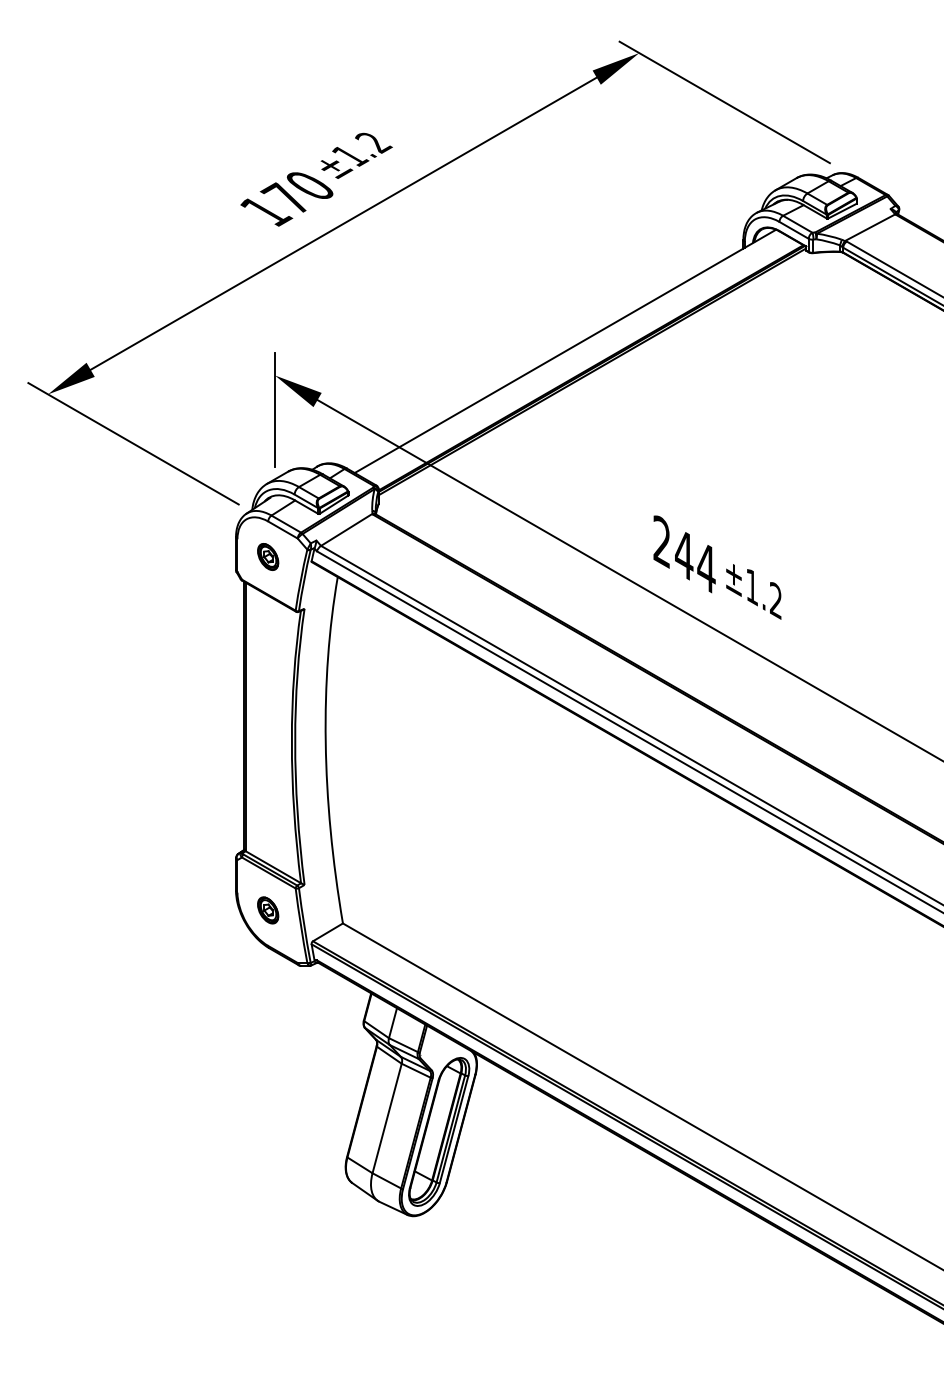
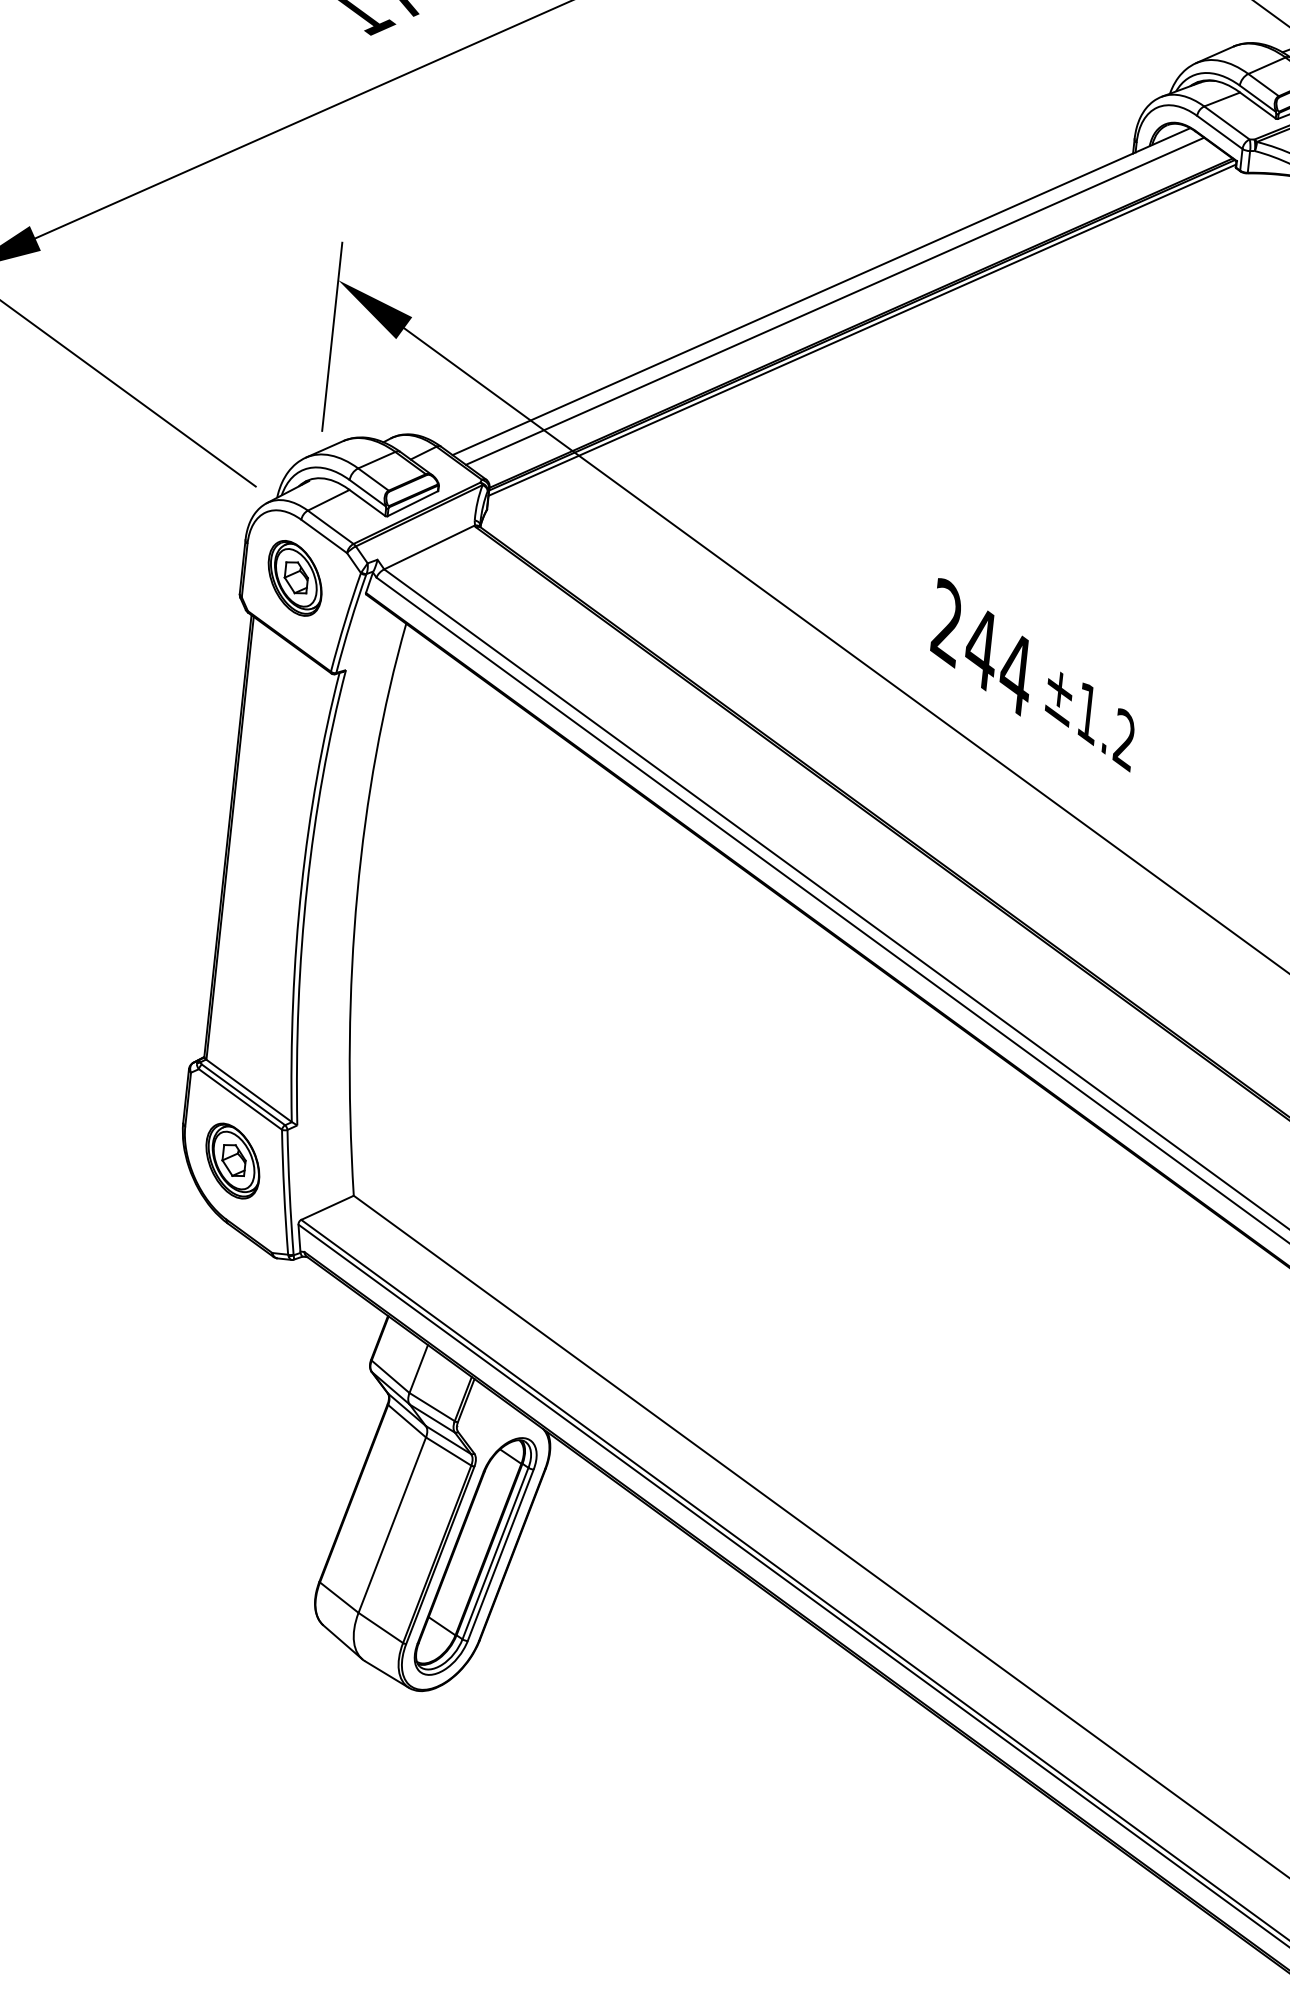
line: (574, 356) -> (835, 301), added
part: (267, 556) -> (294, 577), size x1.67
part: (267, 910) -> (231, 1161), size x1.67

